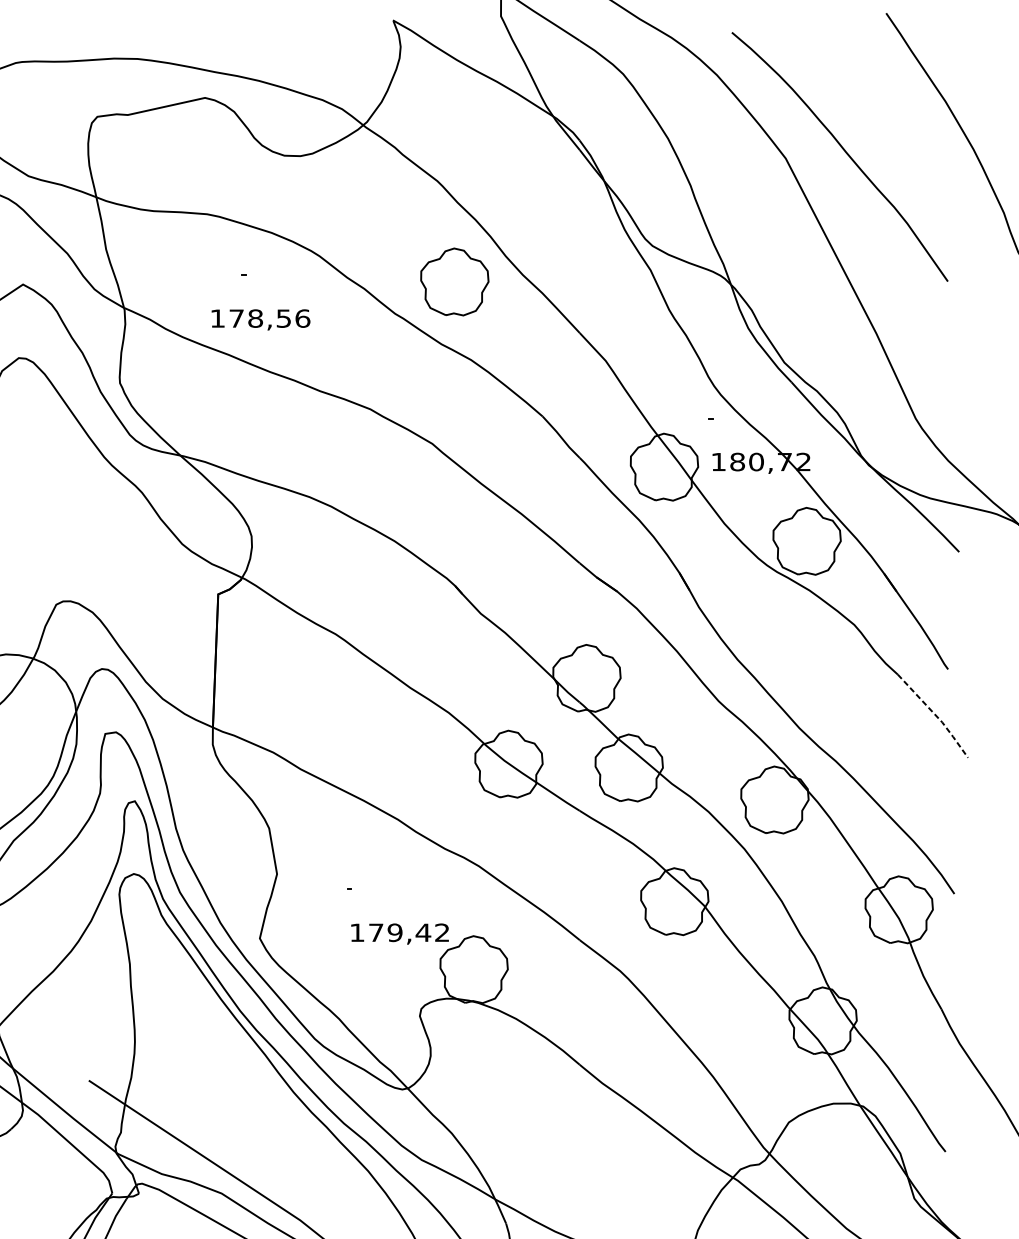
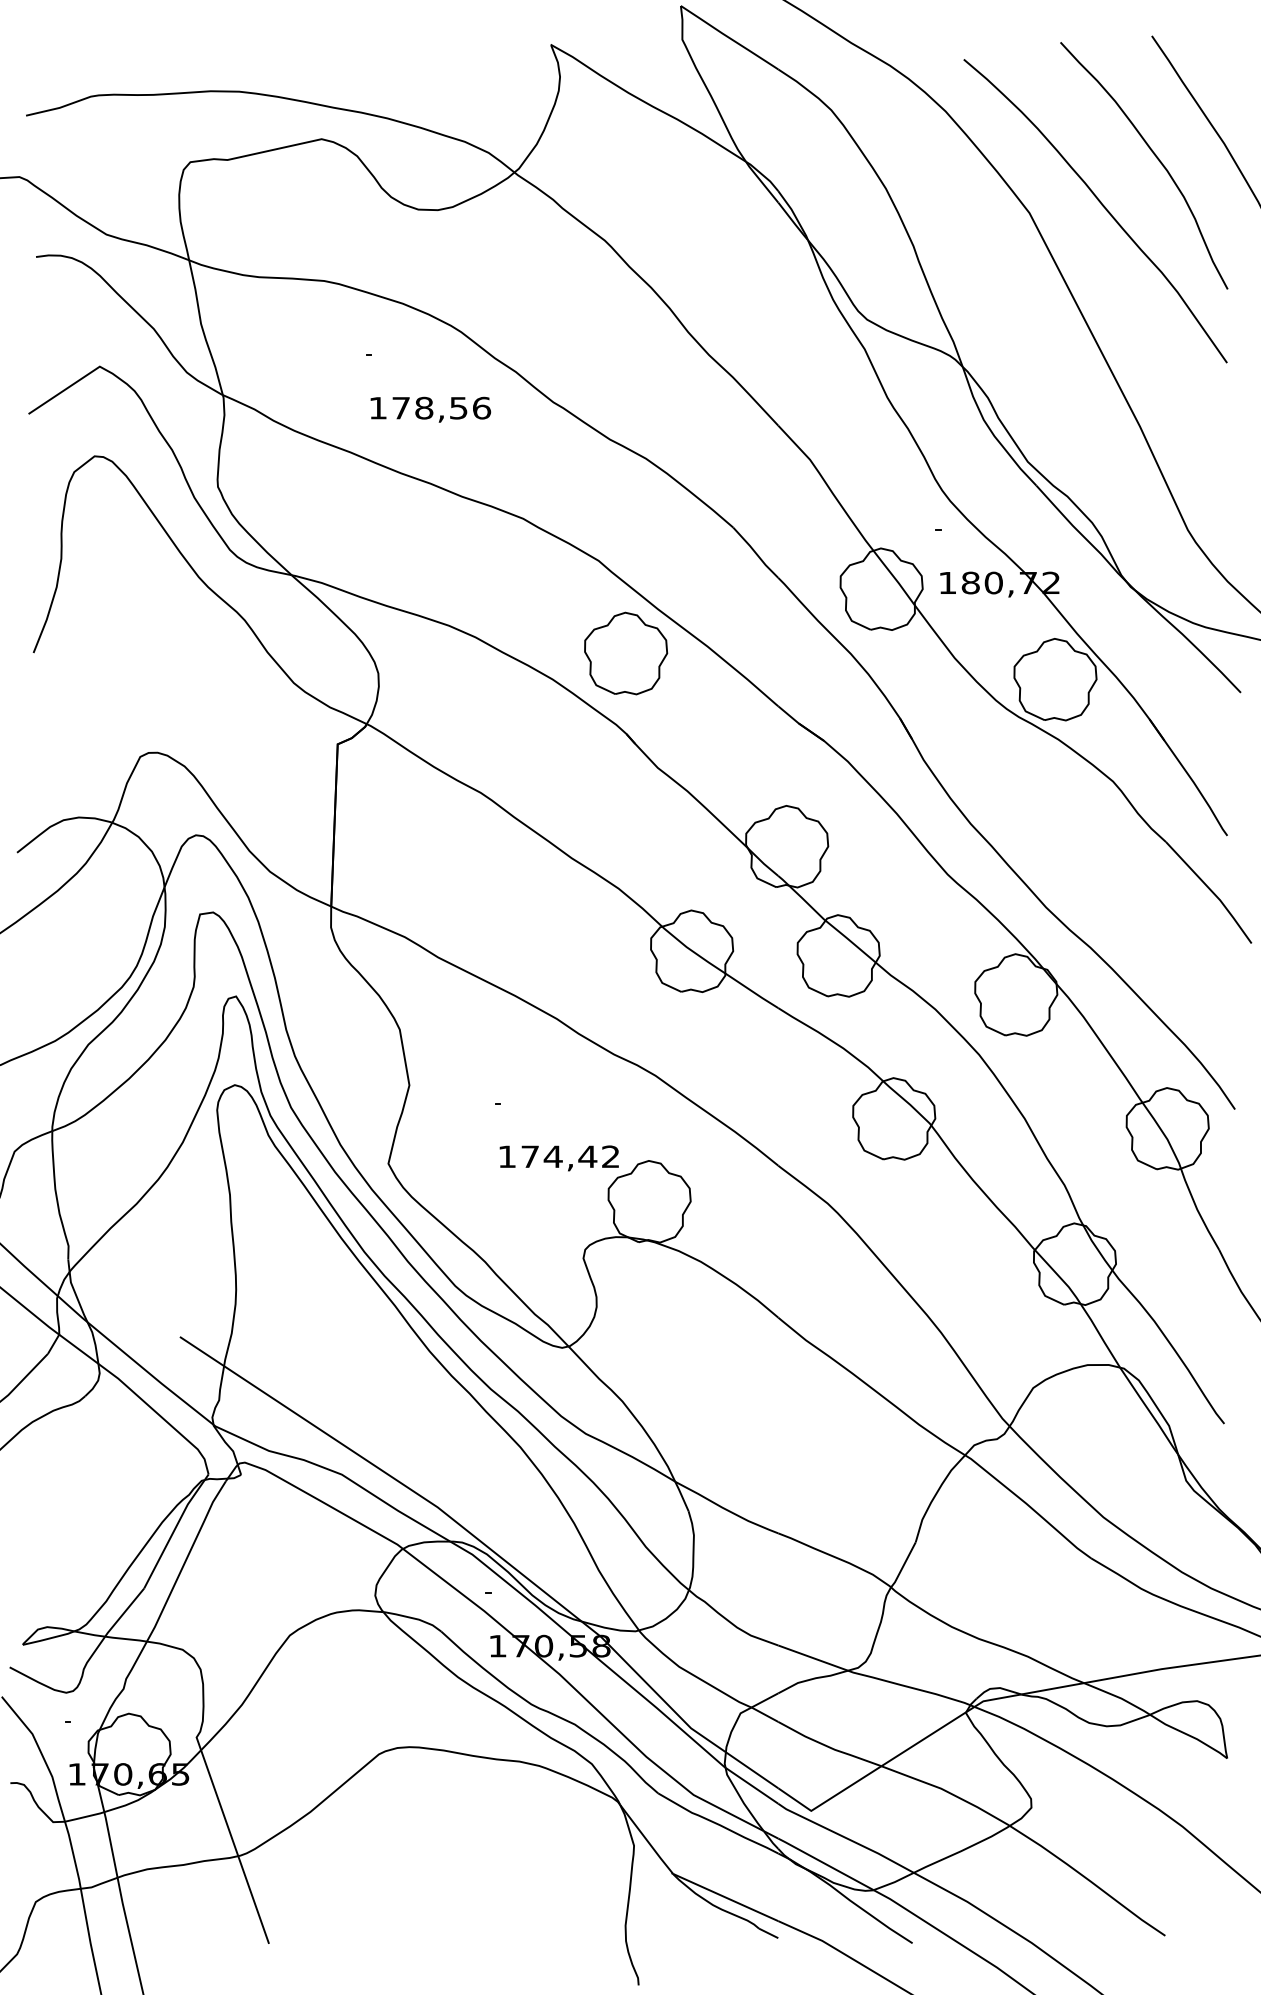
curve: (889, 113) -> (1156, 158), added
part: (455, 281) -> (626, 653), moved
text: (260, 319) -> (430, 409), moved
line: (935, 715) -> (1212, 892), dashed -> solid
text: (394, 932) -> (552, 1156), 179,42 -> 174,42

